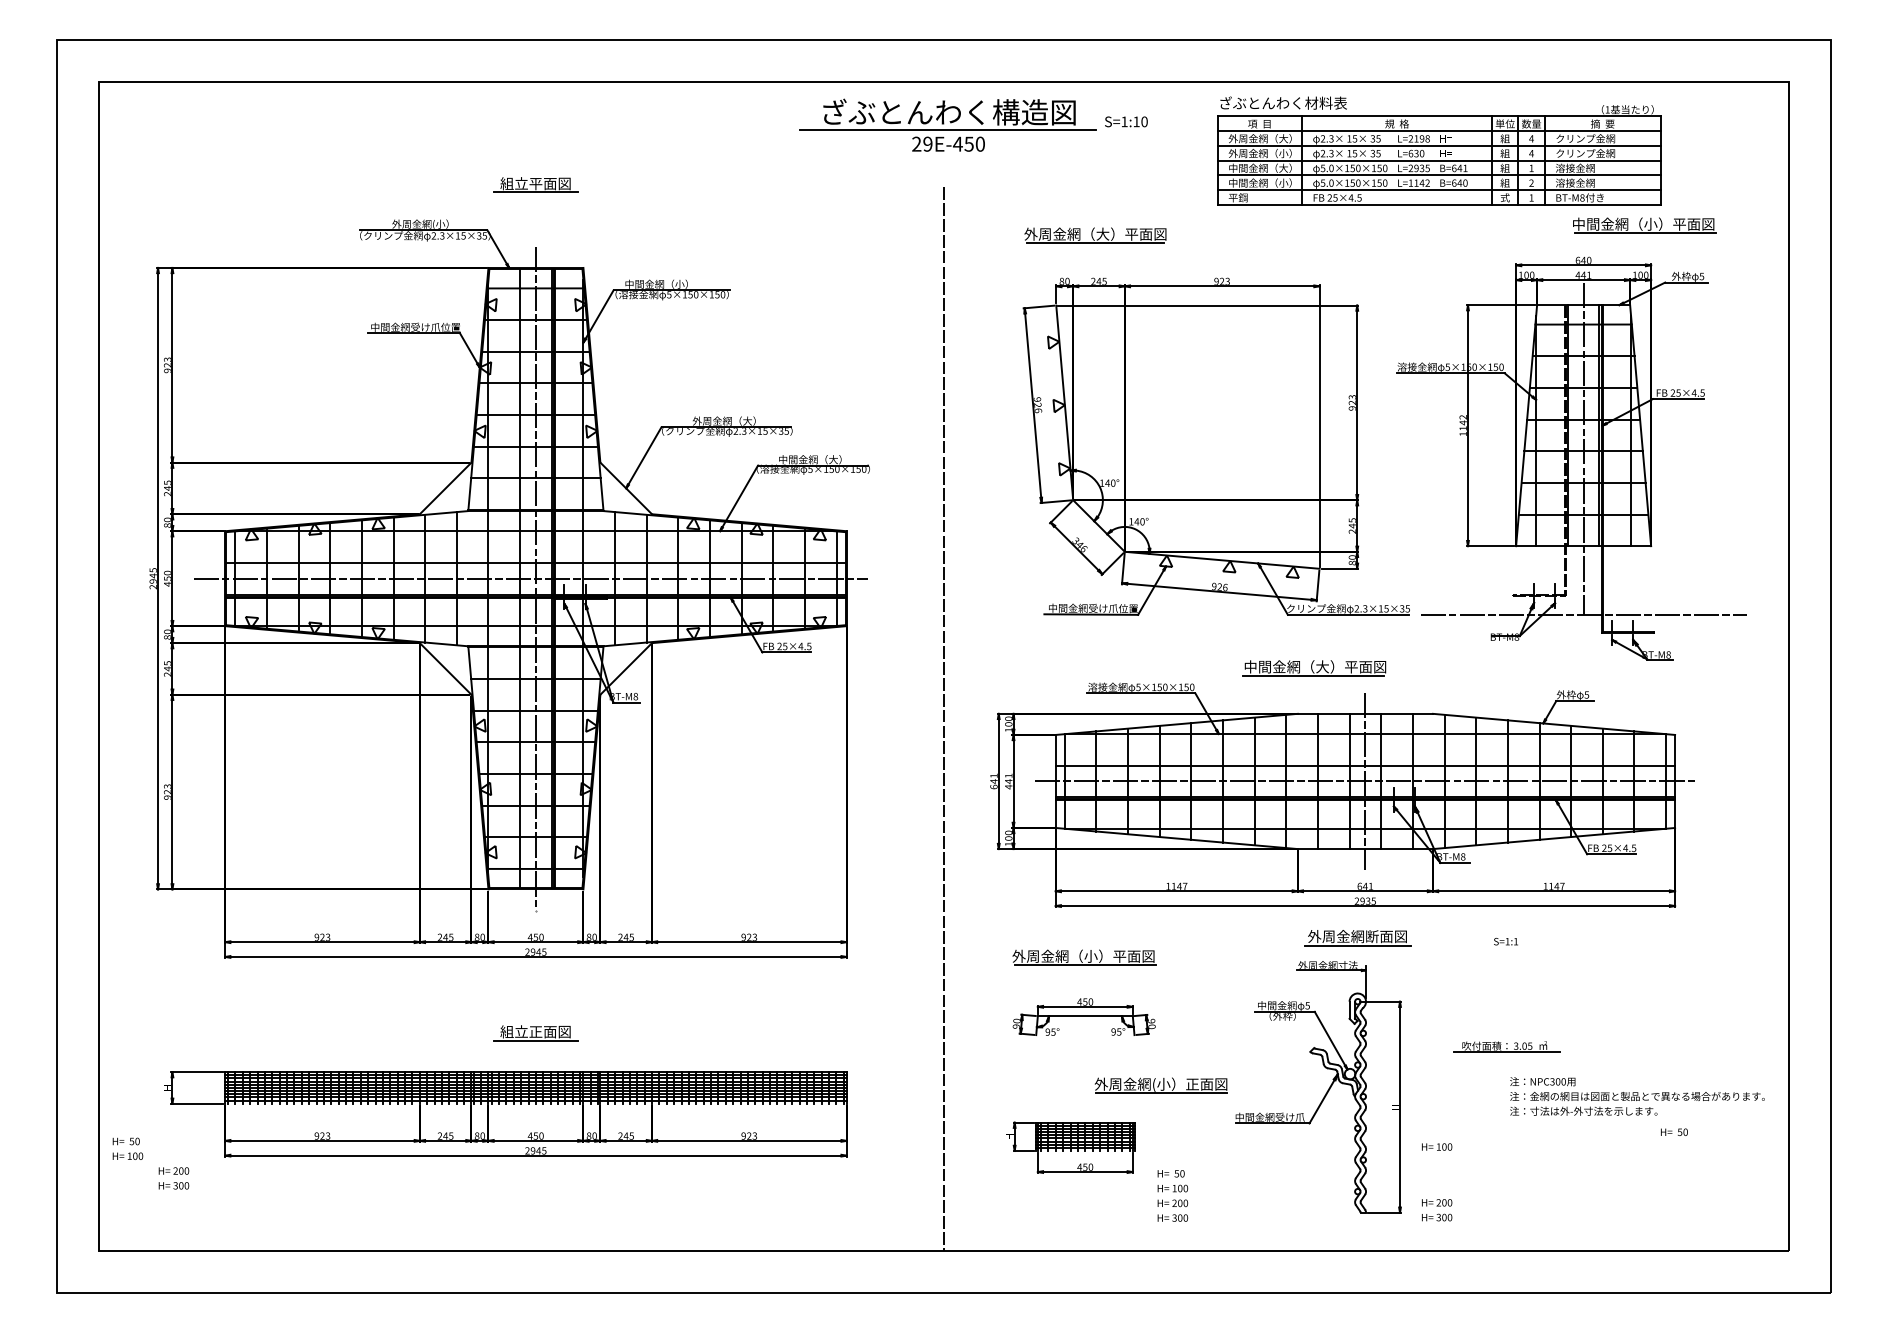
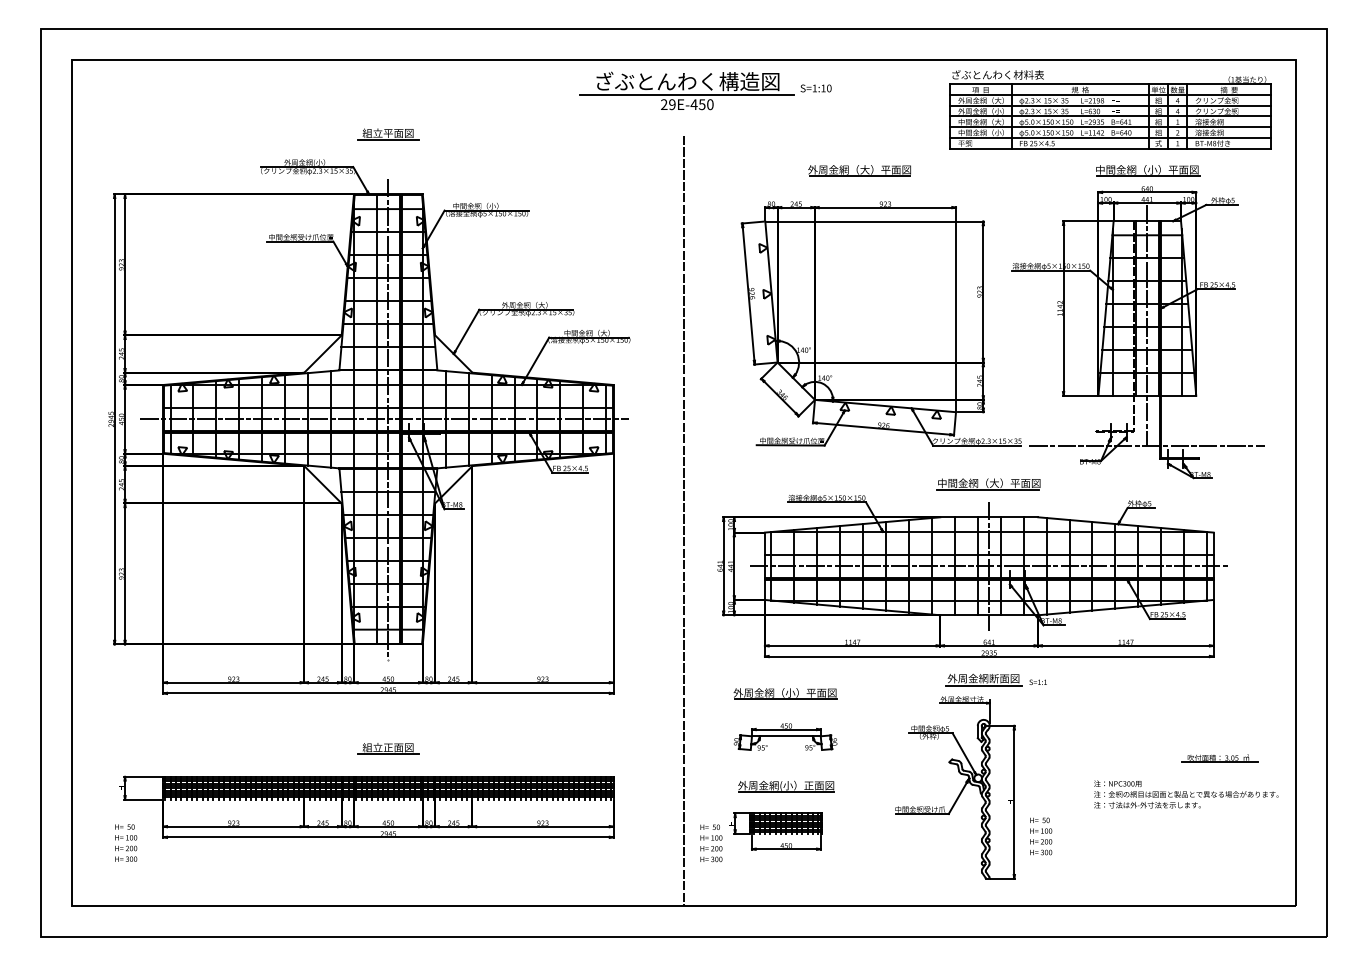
part: (1439, 150) -> (1111, 109), moved
part: (1644, 225) -> (1147, 170), moved
part: (1095, 235) -> (859, 170), moved
part: (1314, 668) -> (988, 484), moved
text: (1505, 941) -> (1037, 682), moved
part: (1506, 1046) -> (1219, 758), moved
part: (1160, 1085) -> (785, 786), moved
text: (1674, 1131) -> (1040, 819), moved
text: (127, 1148) -> (125, 832), moved
text: (1172, 1195) -> (711, 843), moved
text: (1437, 1210) -> (1041, 847), moved

